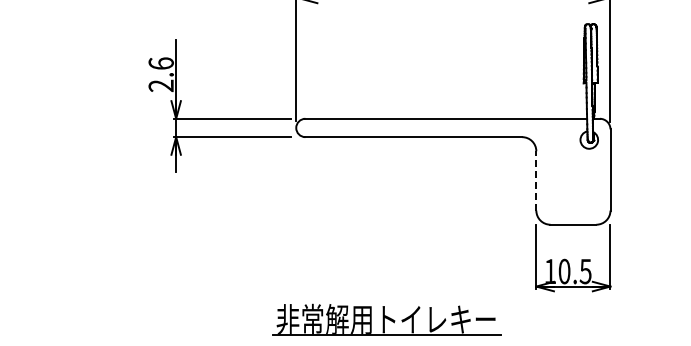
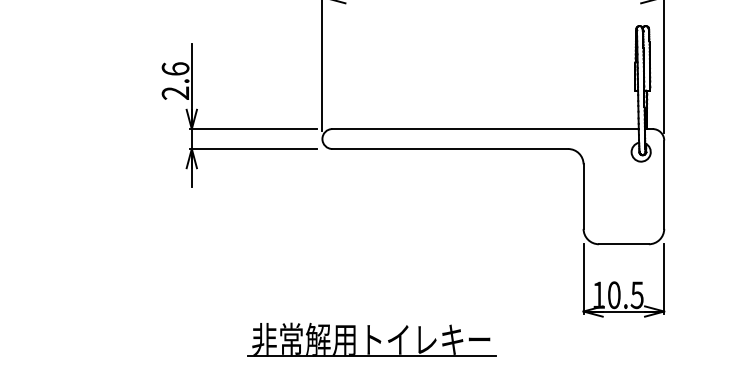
line: (536, 180) -> (583, 196), dashed -> solid
part: (386, 319) -> (371, 339), moved

